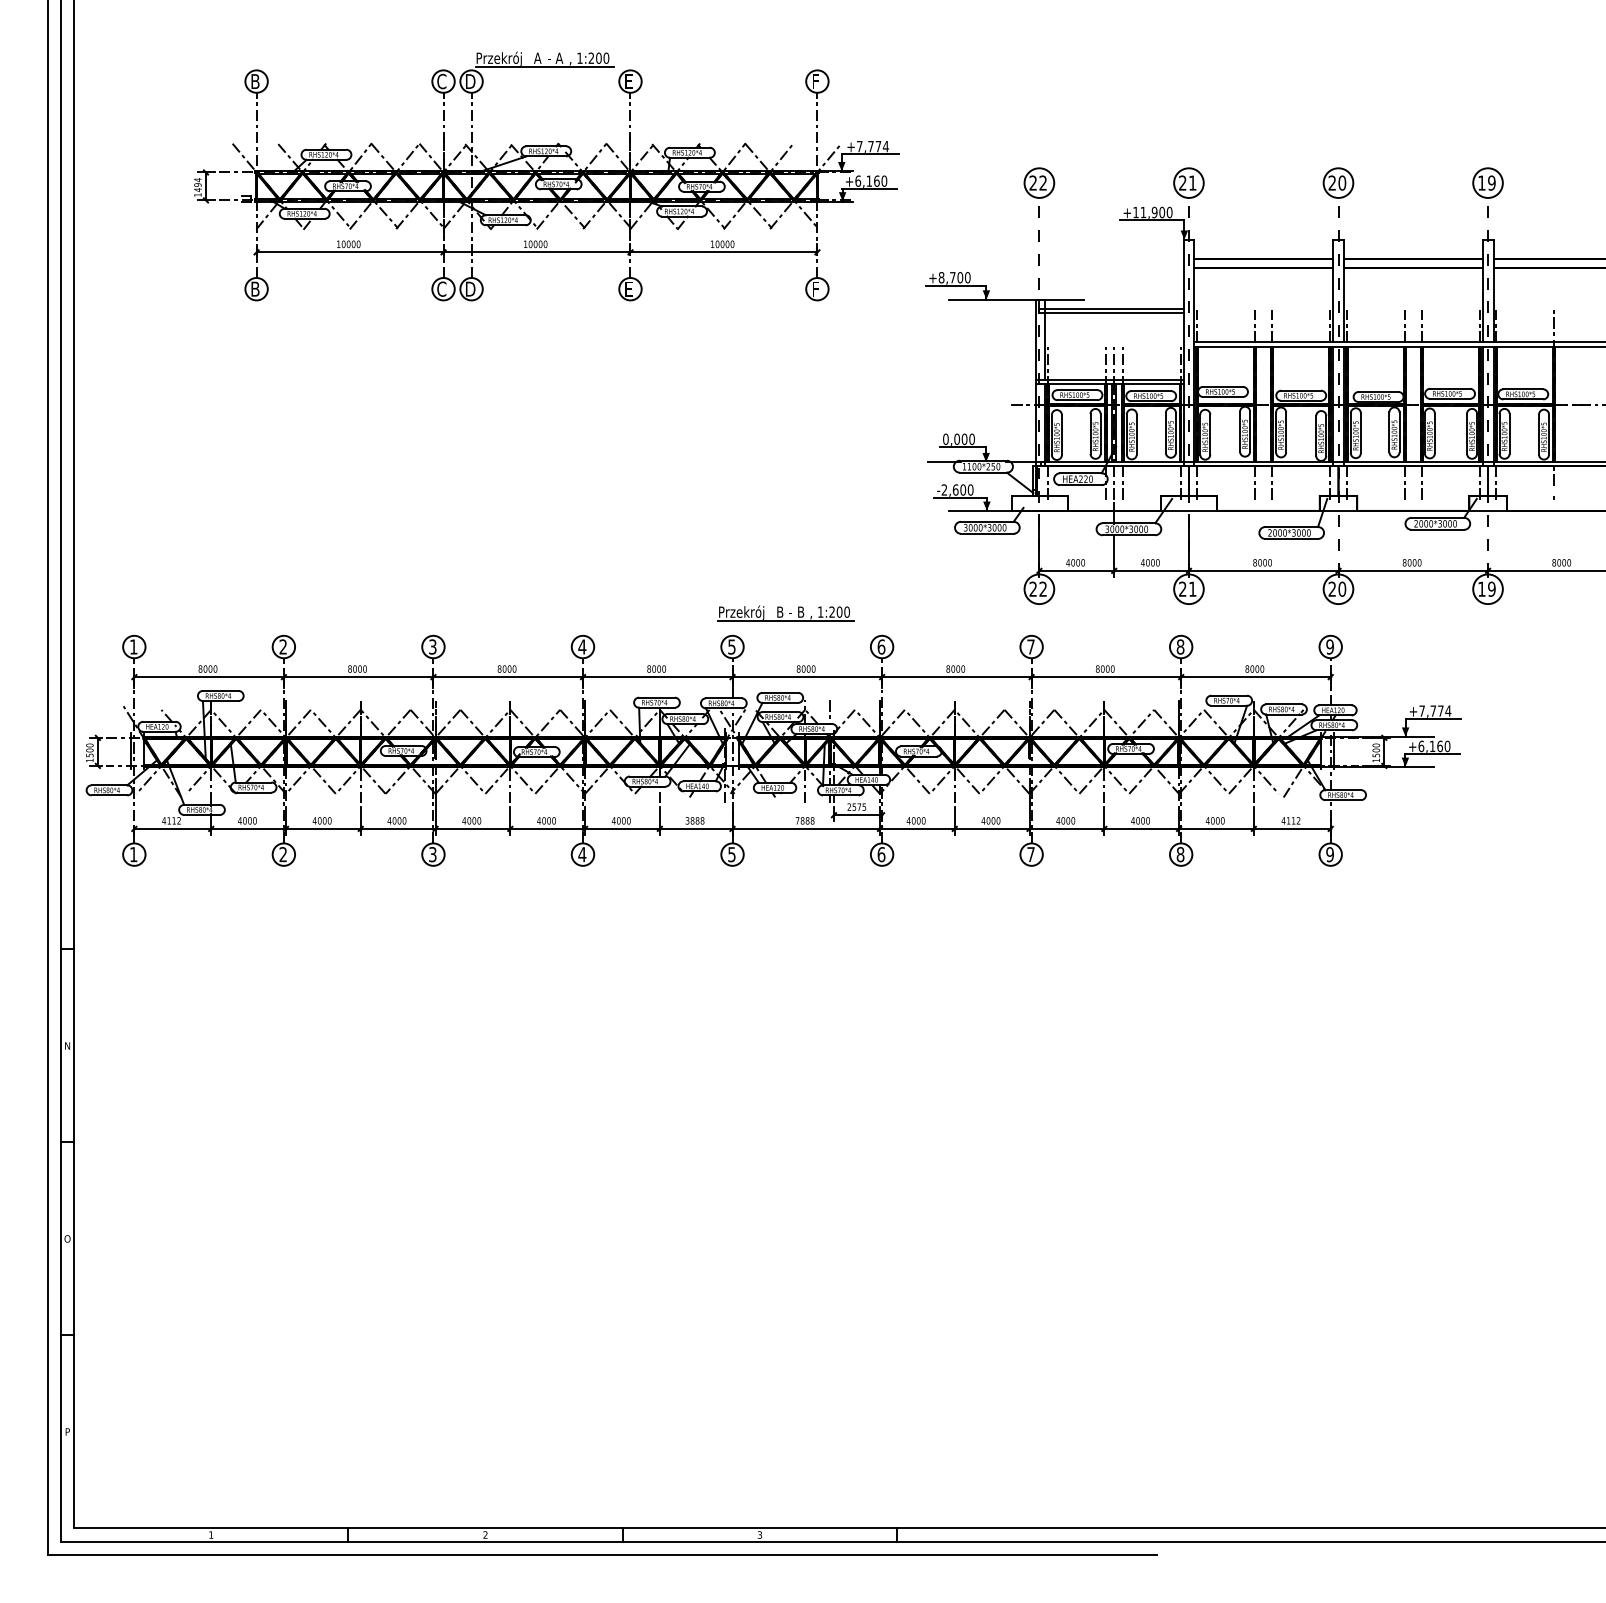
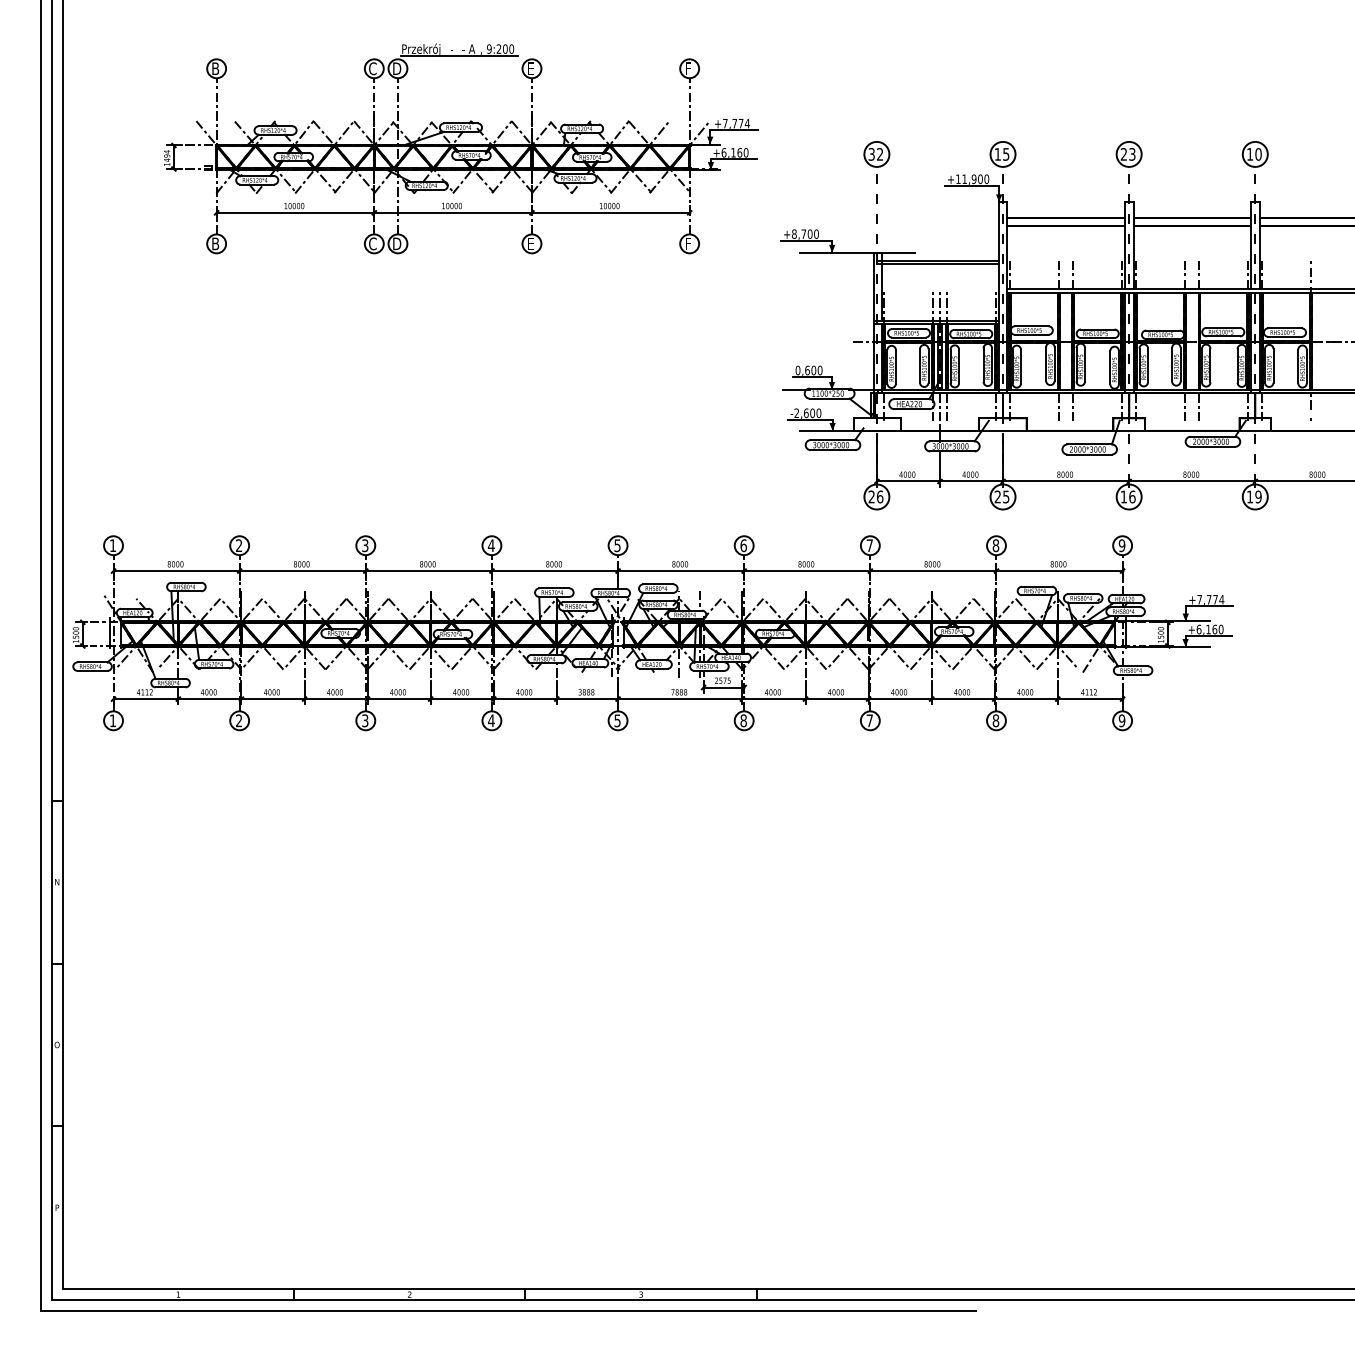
text: (537, 57) -> (453, 48), A -> -
text: (580, 57) -> (489, 48), 1:200 -> 9:200
text: (1033, 183) -> (871, 154), 22 -> 32
text: (1187, 183) -> (1001, 154), 21 -> 15
text: (1342, 183) -> (1132, 154), 20 -> 23
text: (1491, 183) -> (1258, 154), 19 -> 10
text: (957, 438) -> (807, 369), 0,000 -> 0,600
text: (1043, 588) -> (880, 496), 22 -> 26
text: (1193, 588) -> (1006, 496), 21 -> 25
text: (1336, 588) -> (1127, 496), 20 -> 16
part: (786, 612) -> (663, 516), removed
text: (881, 854) -> (743, 720), 6 -> 8

